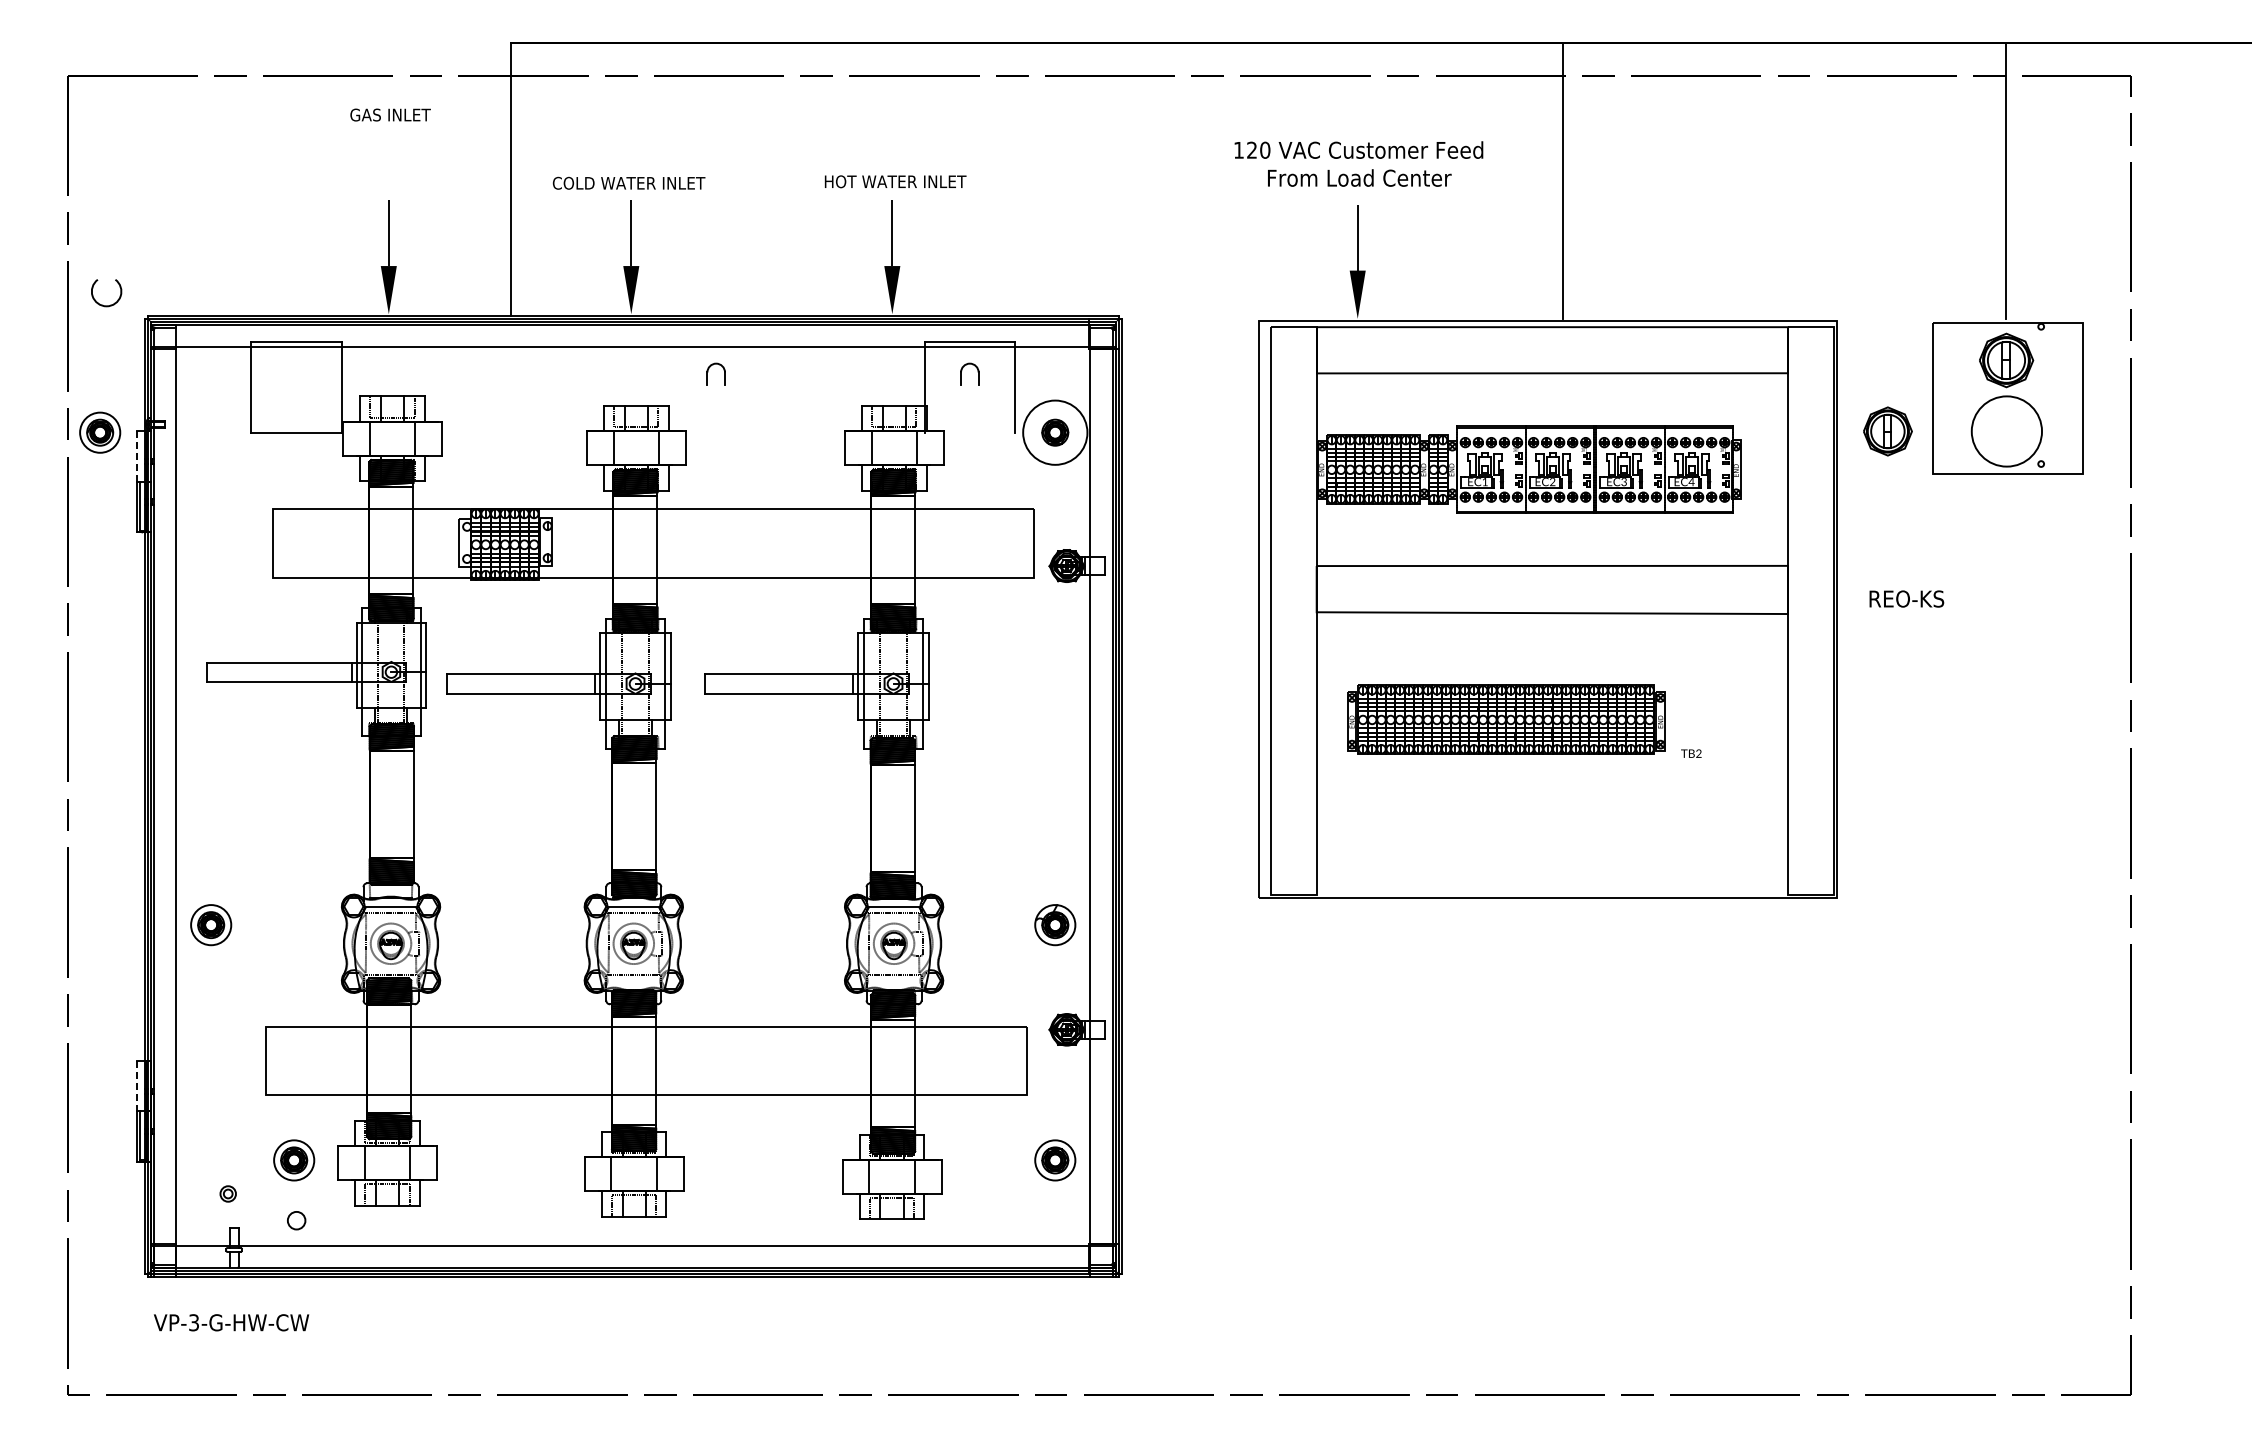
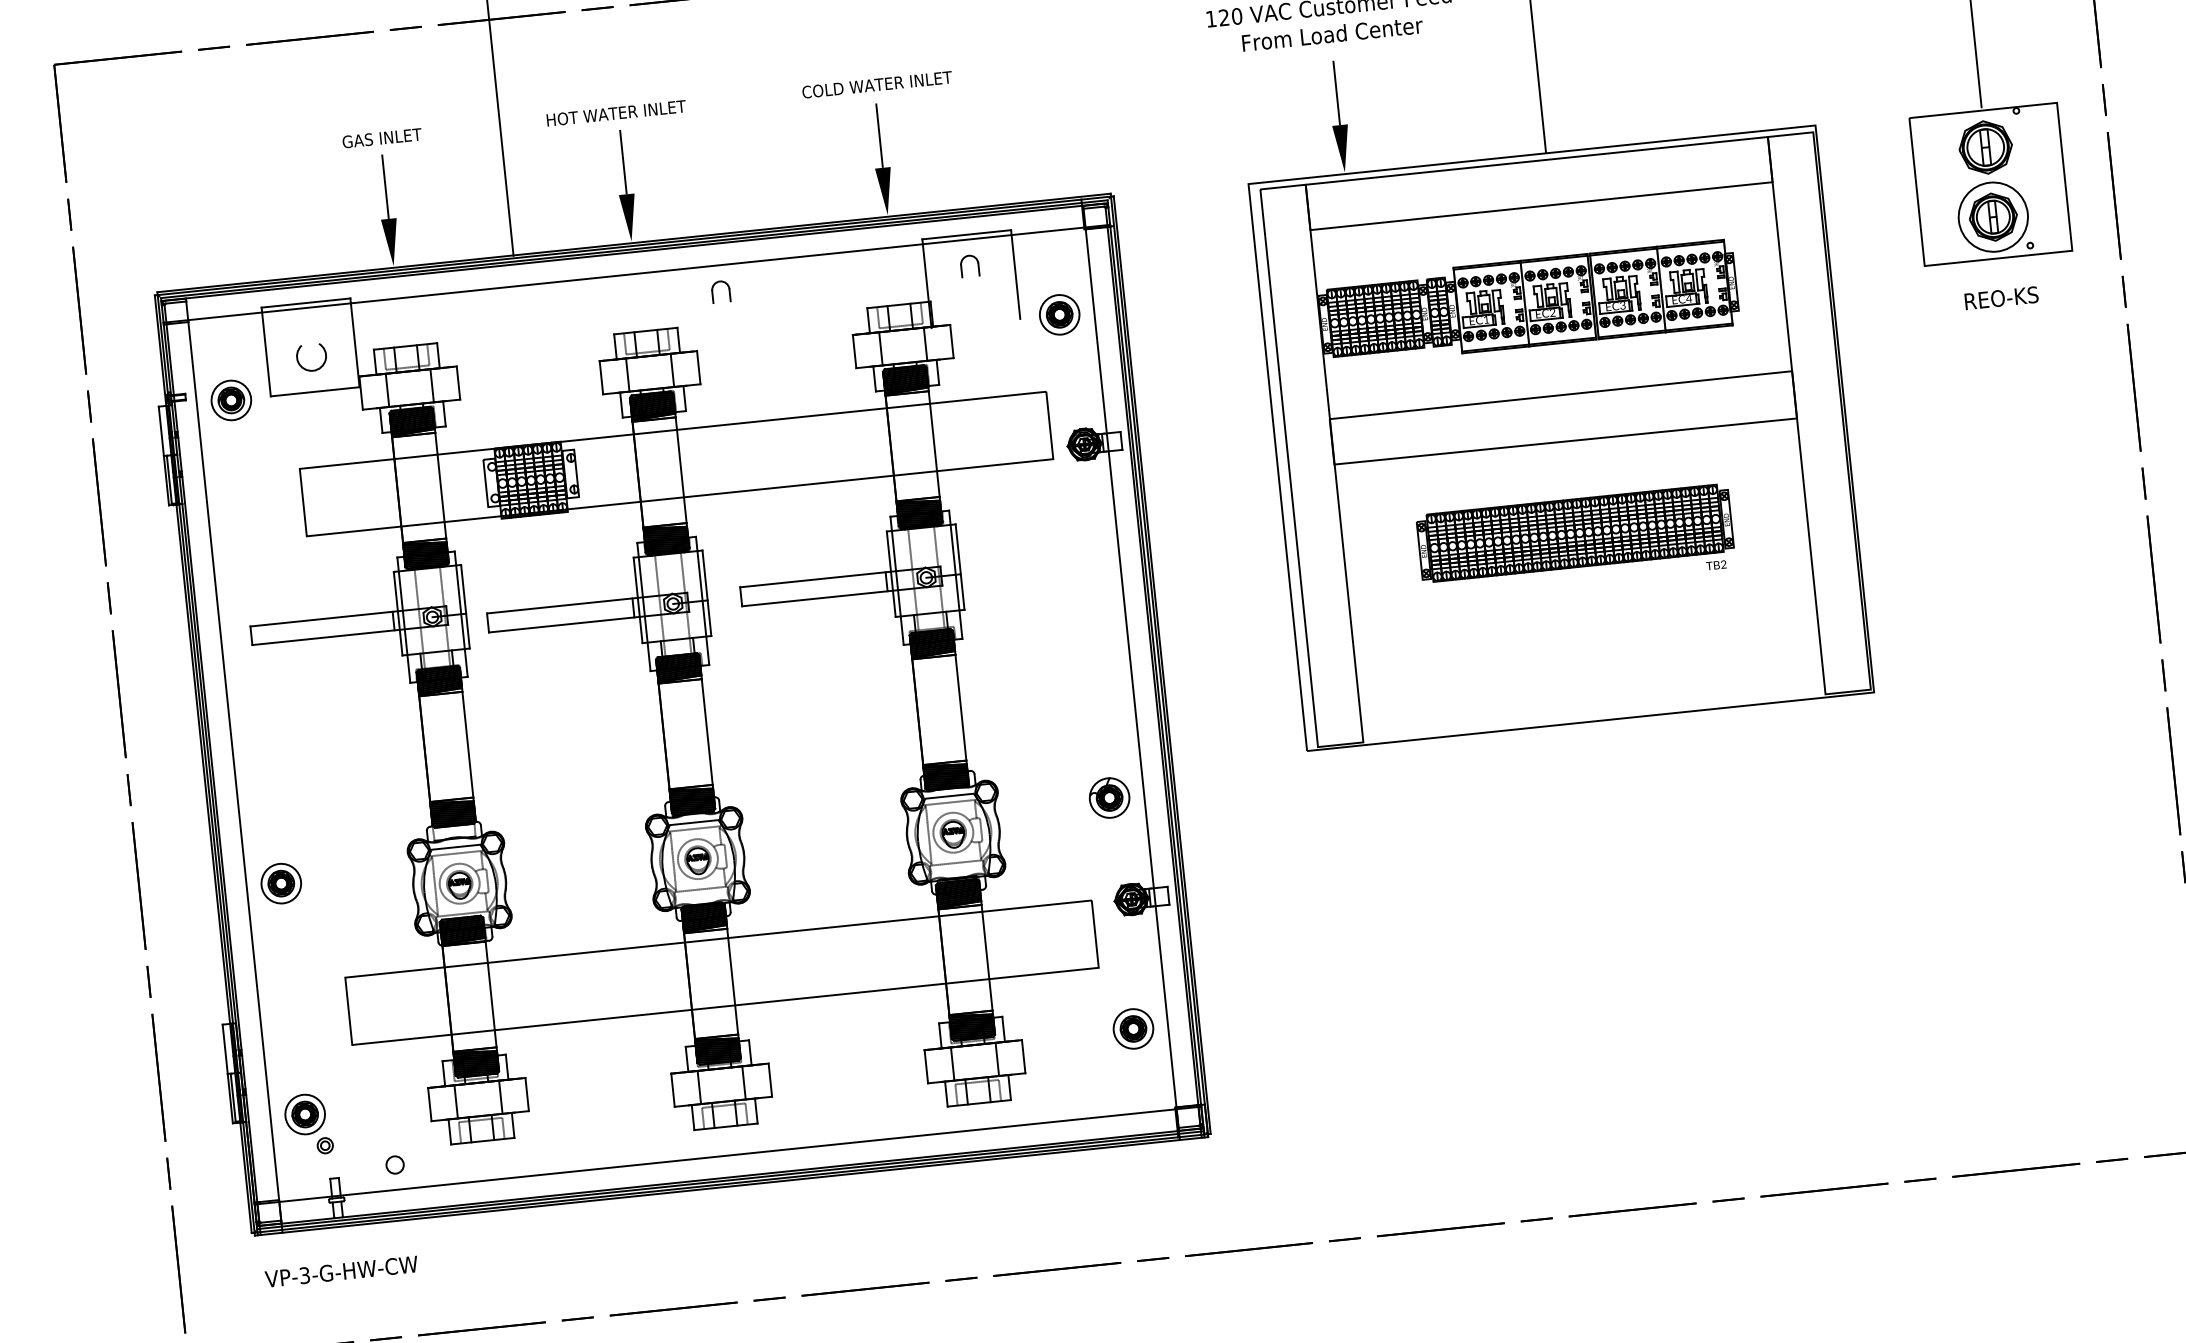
text: (390, 114) -> (382, 137), moved
text: (895, 181) -> (877, 84), HOT WATER INLET -> COLD WATER INLET
text: (628, 182) -> (615, 112), COLD WATER INLET -> HOT WATER INLET
arc: (102, 304) -> (308, 369), moved
part: (1887, 431) -> (1992, 217), moved
part: (100, 432) -> (231, 400), moved
circle: (1055, 432) -> (1059, 314), size x0.62
line: (137, 457) -> (161, 432), dashed -> solid
text: (1906, 598) -> (2001, 297), moved
part: (1506, 719) -> (1575, 533), moved
line: (137, 1086) -> (225, 1049), dashed -> solid
part: (294, 1160) -> (305, 1114), moved

